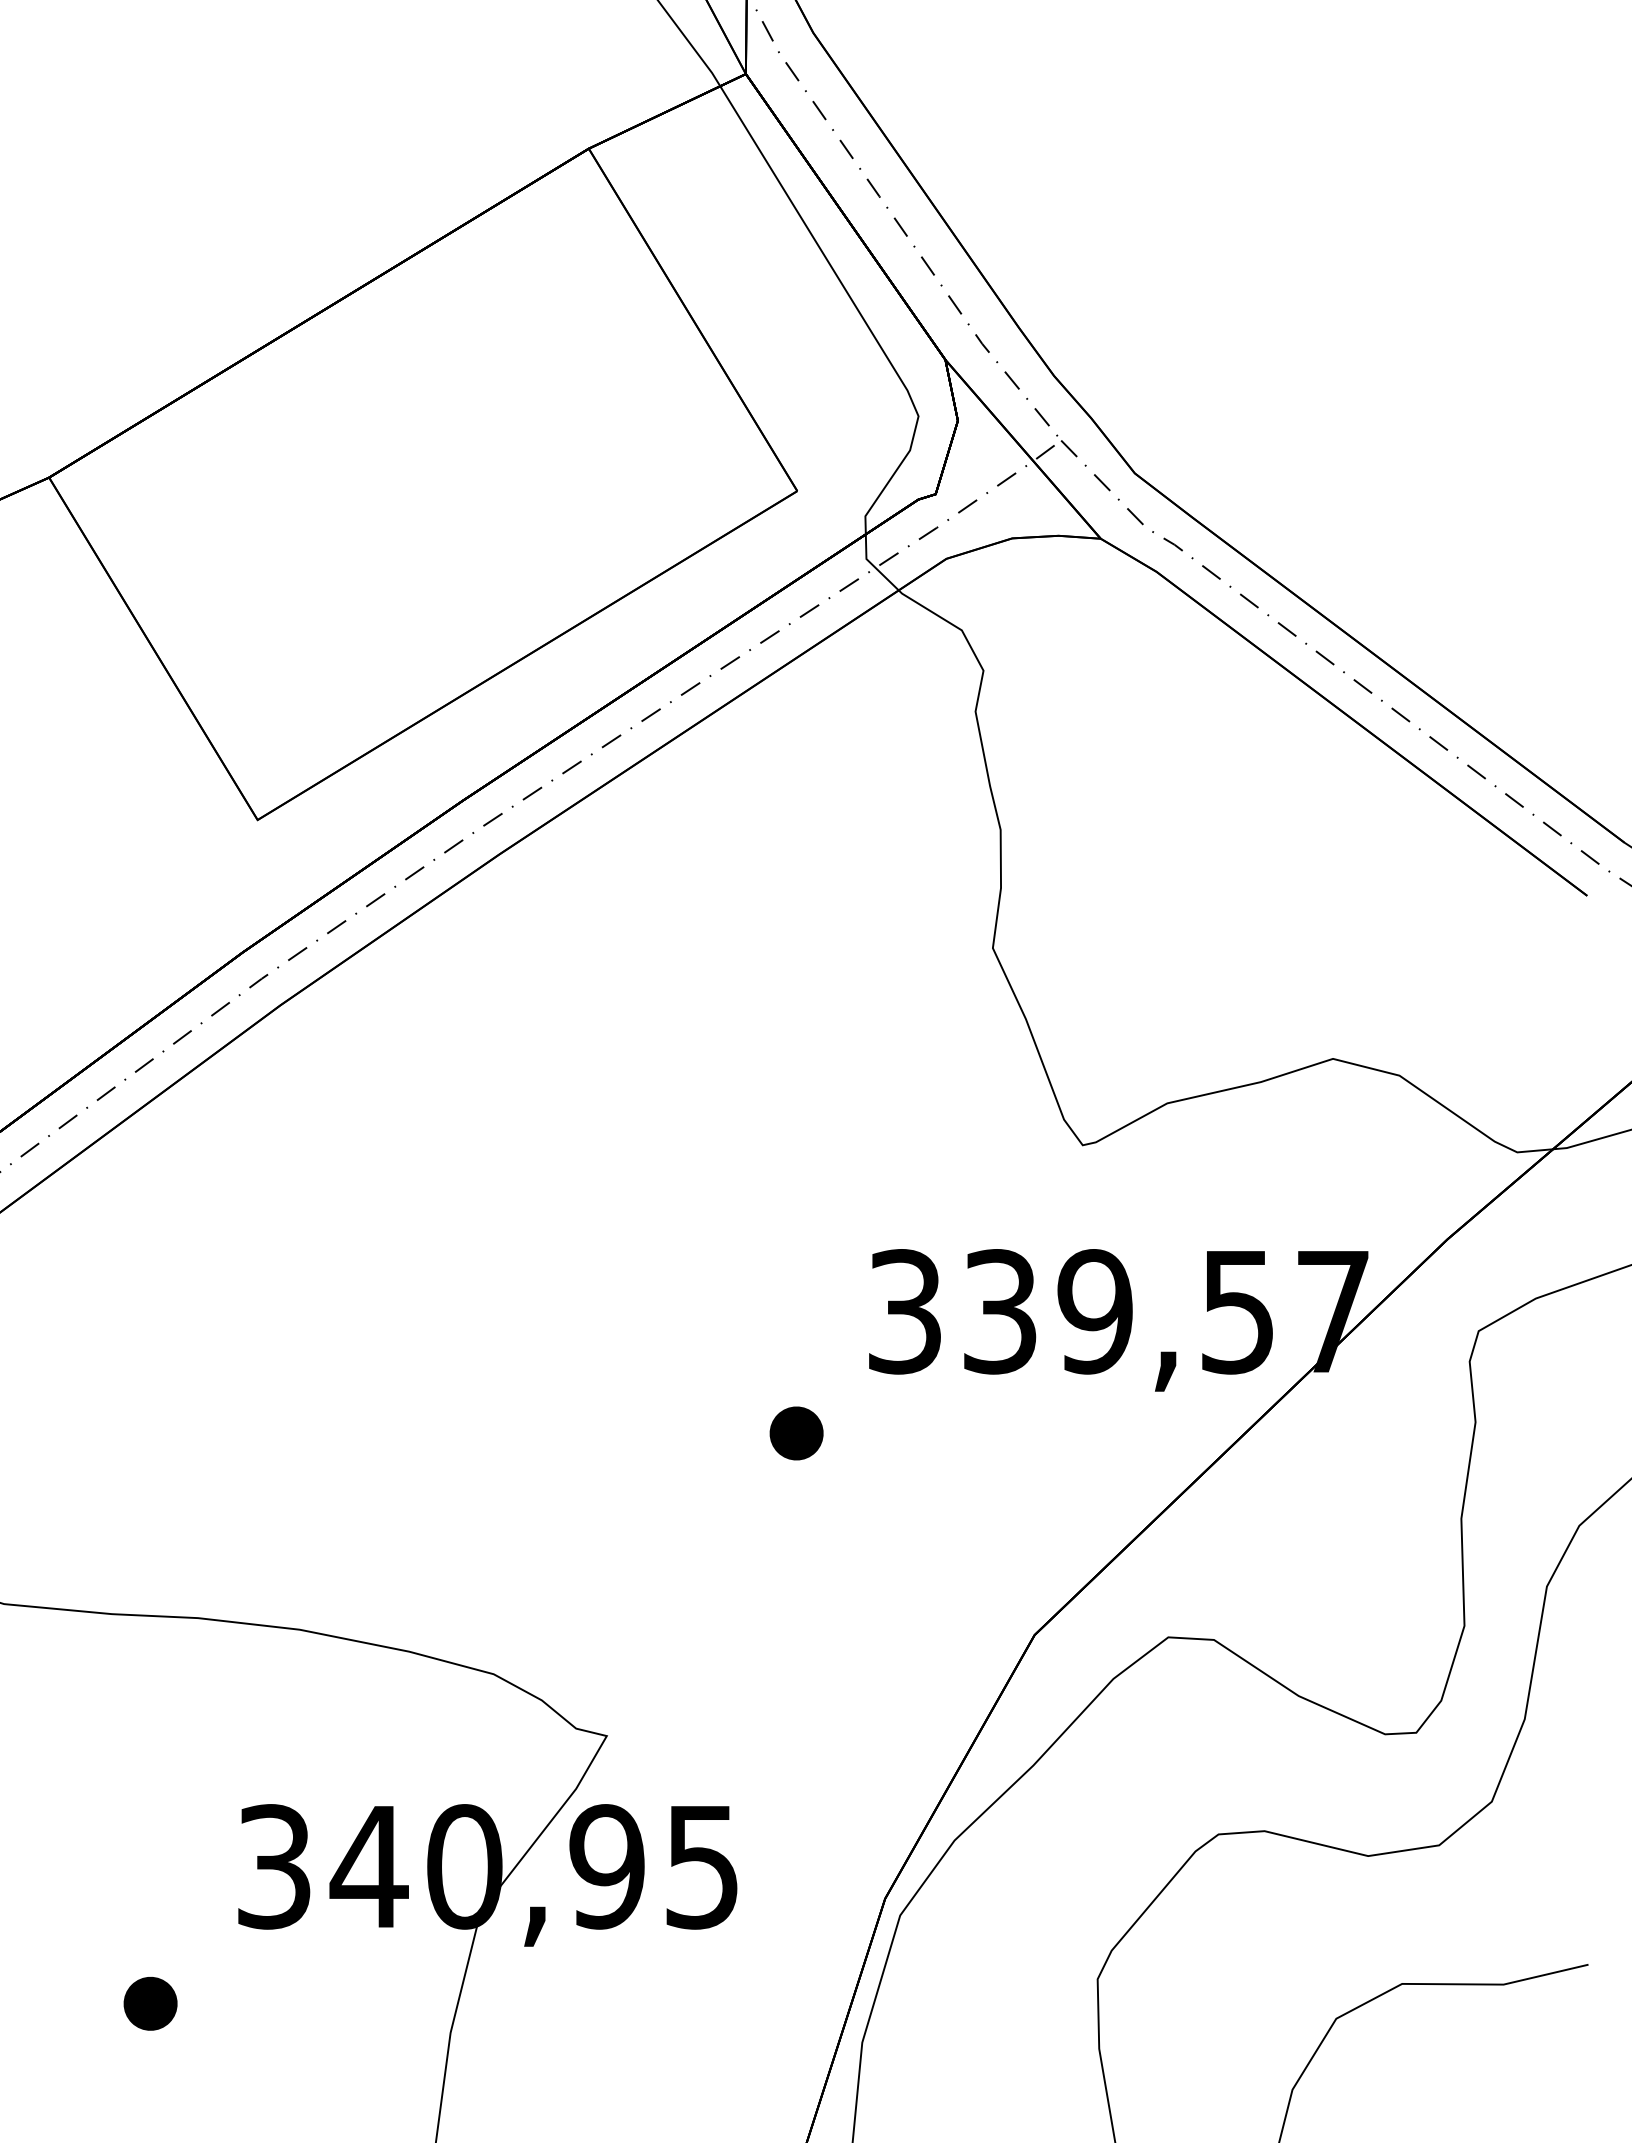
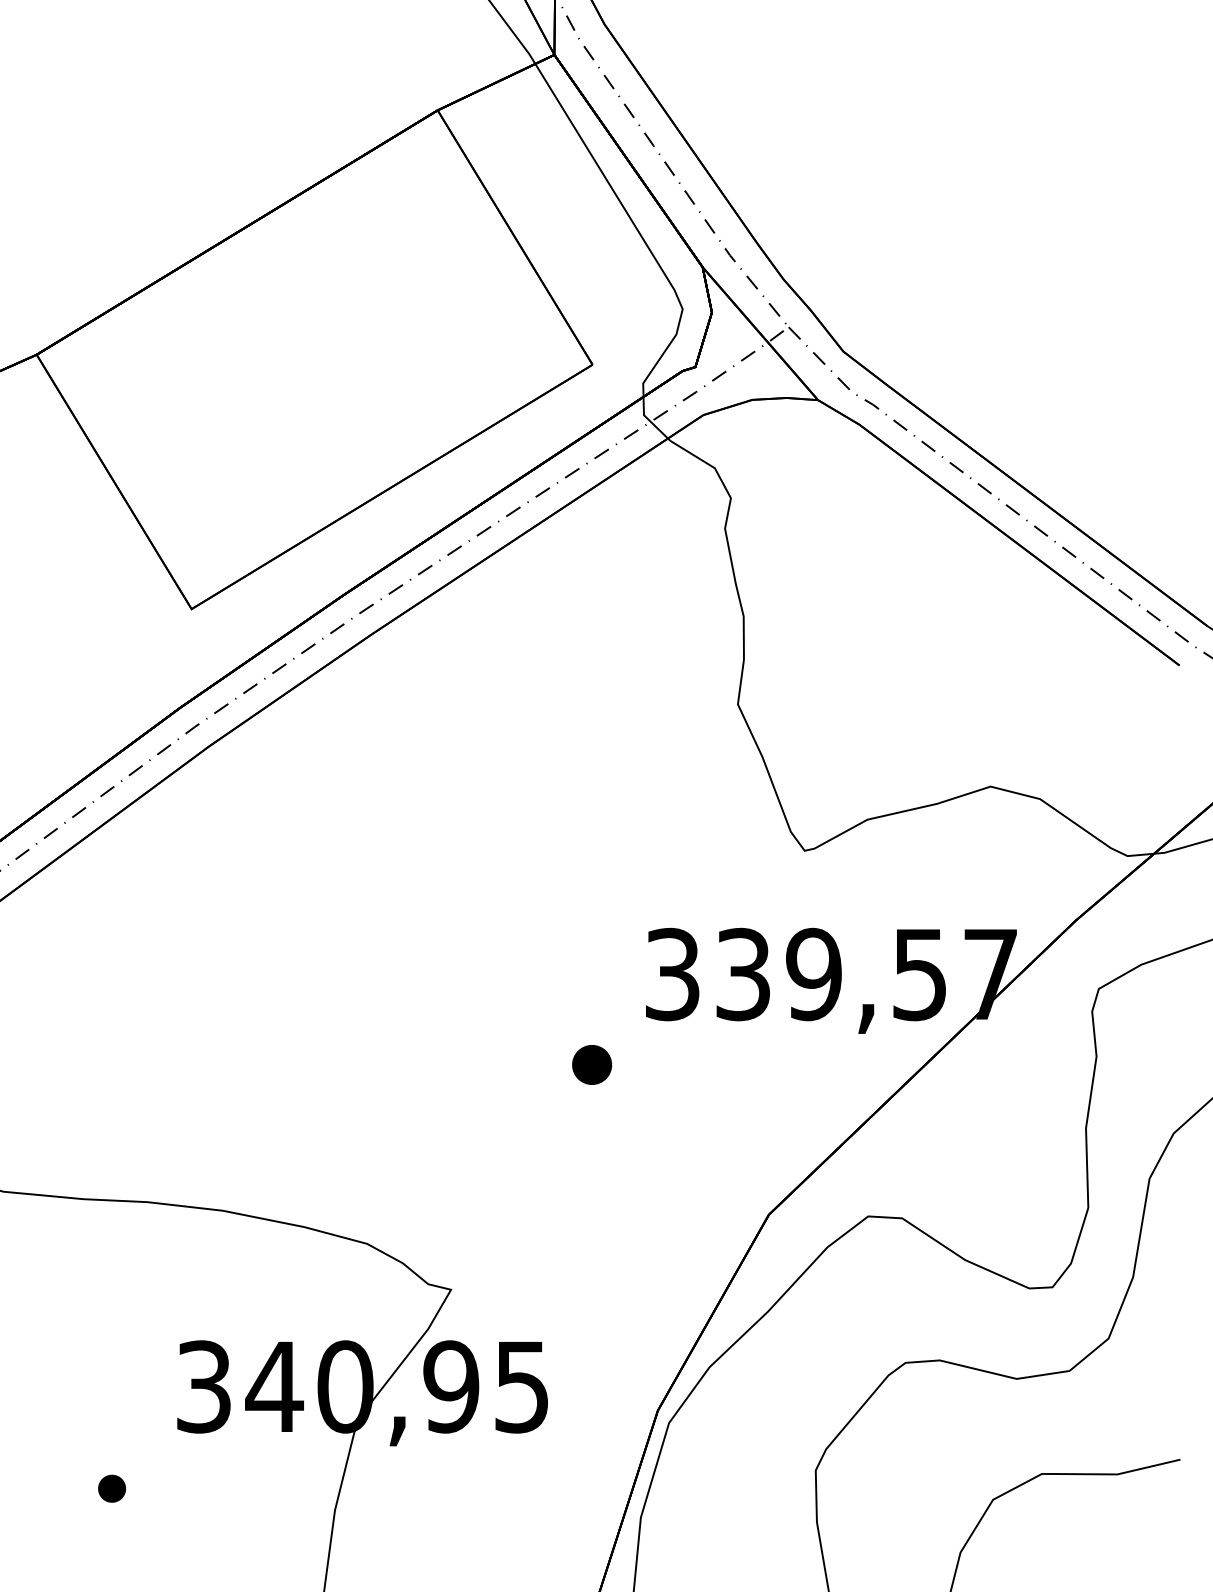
part: (150, 2003) -> (112, 1488), size x0.7

